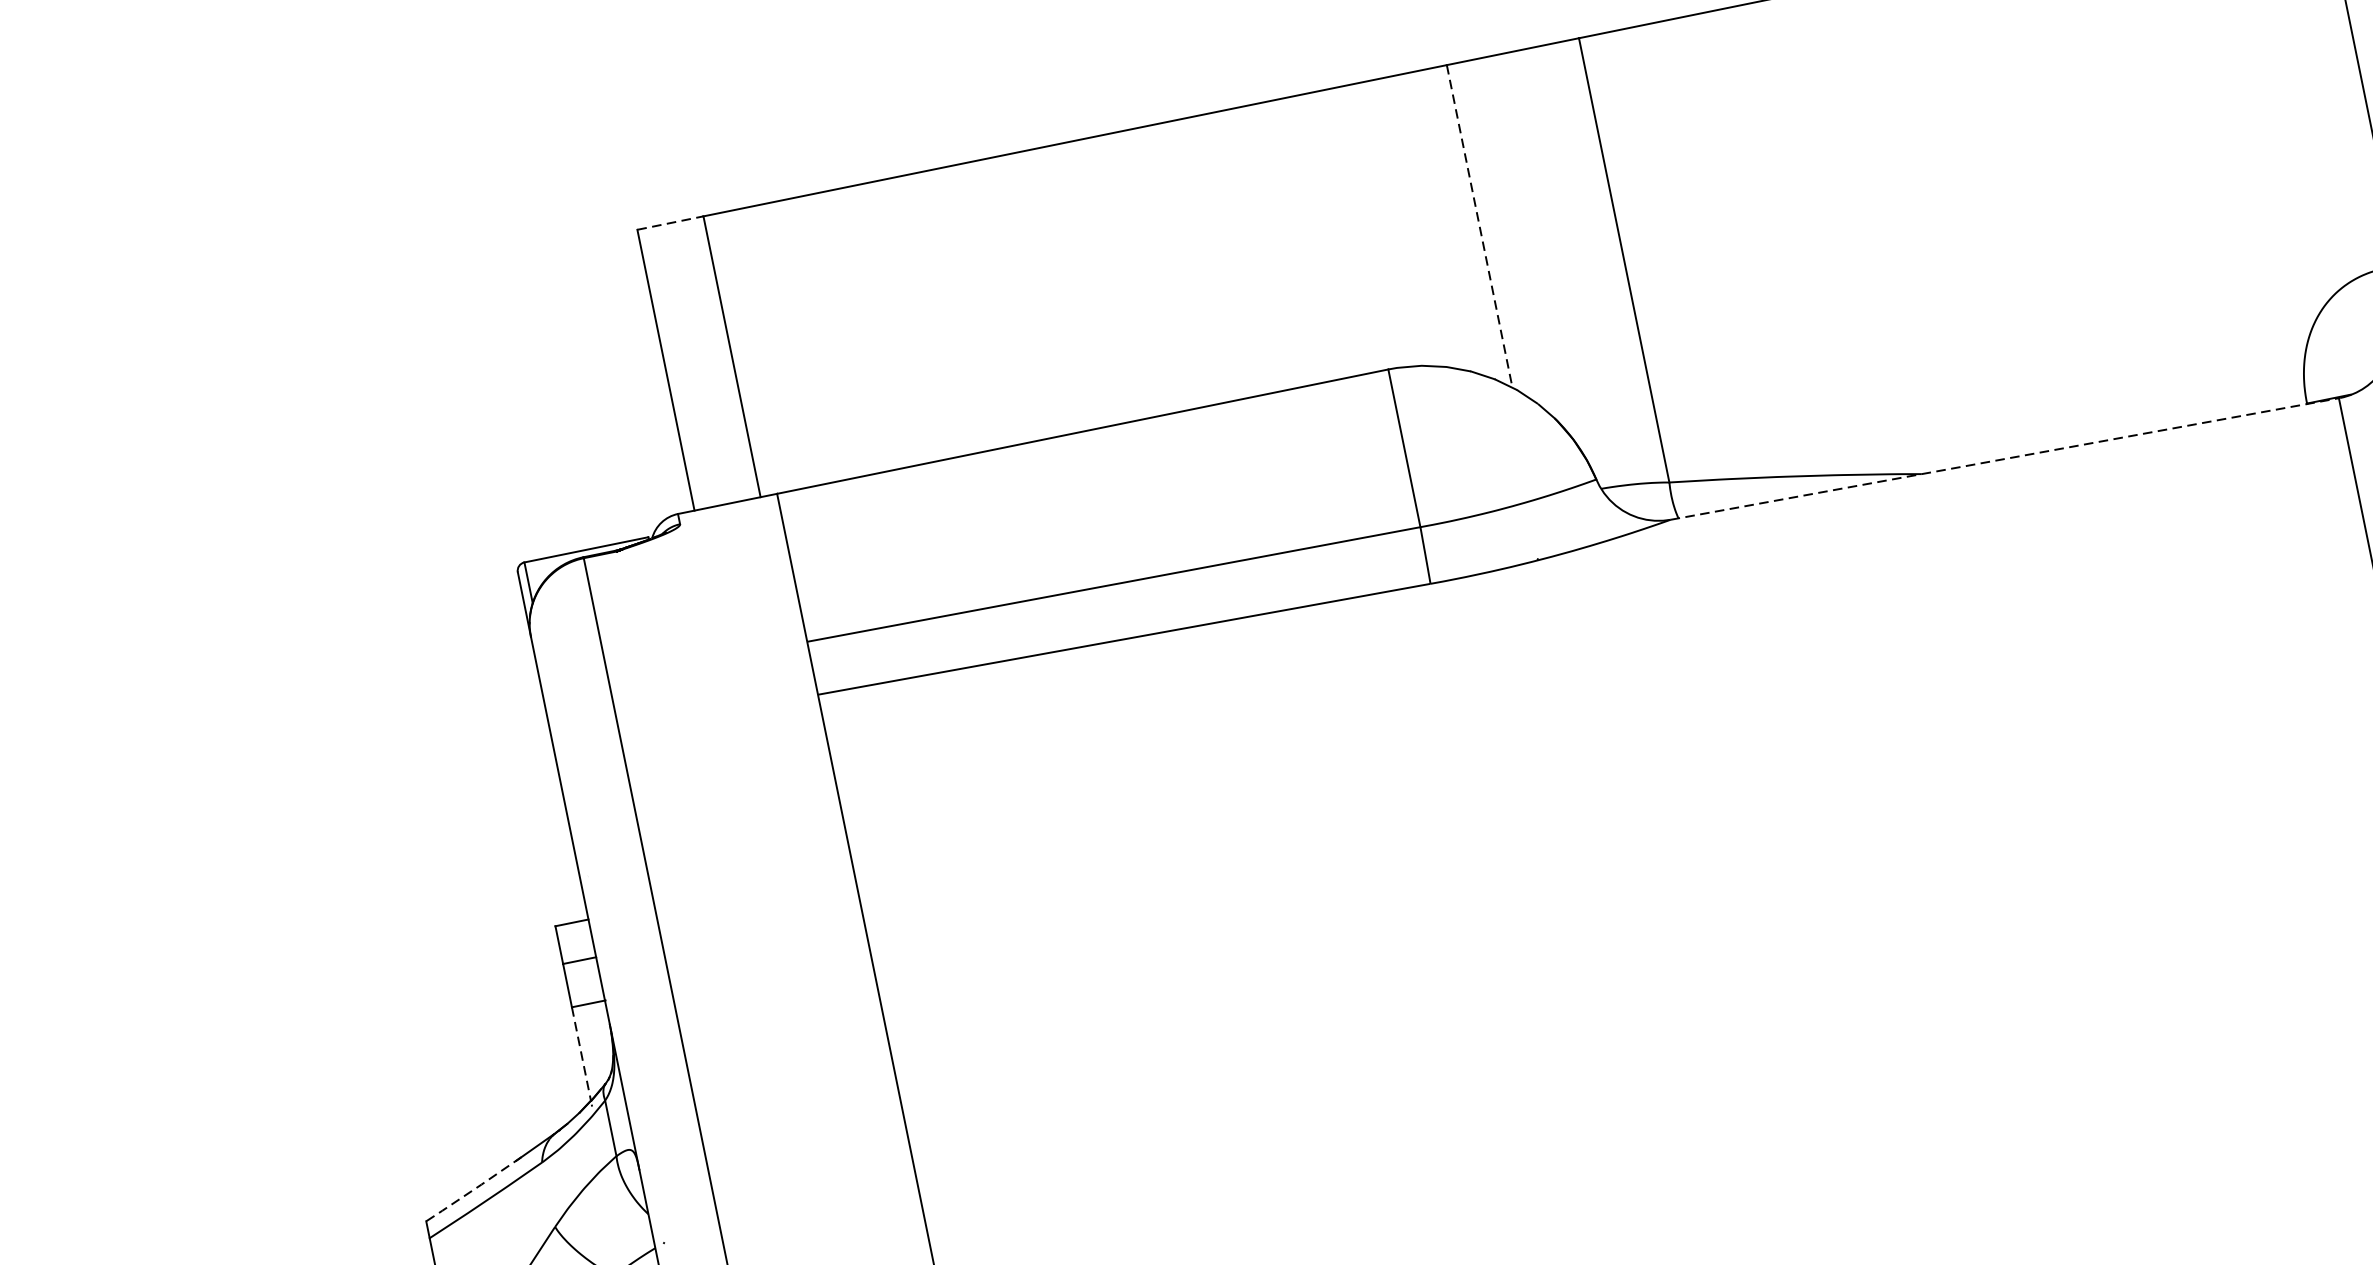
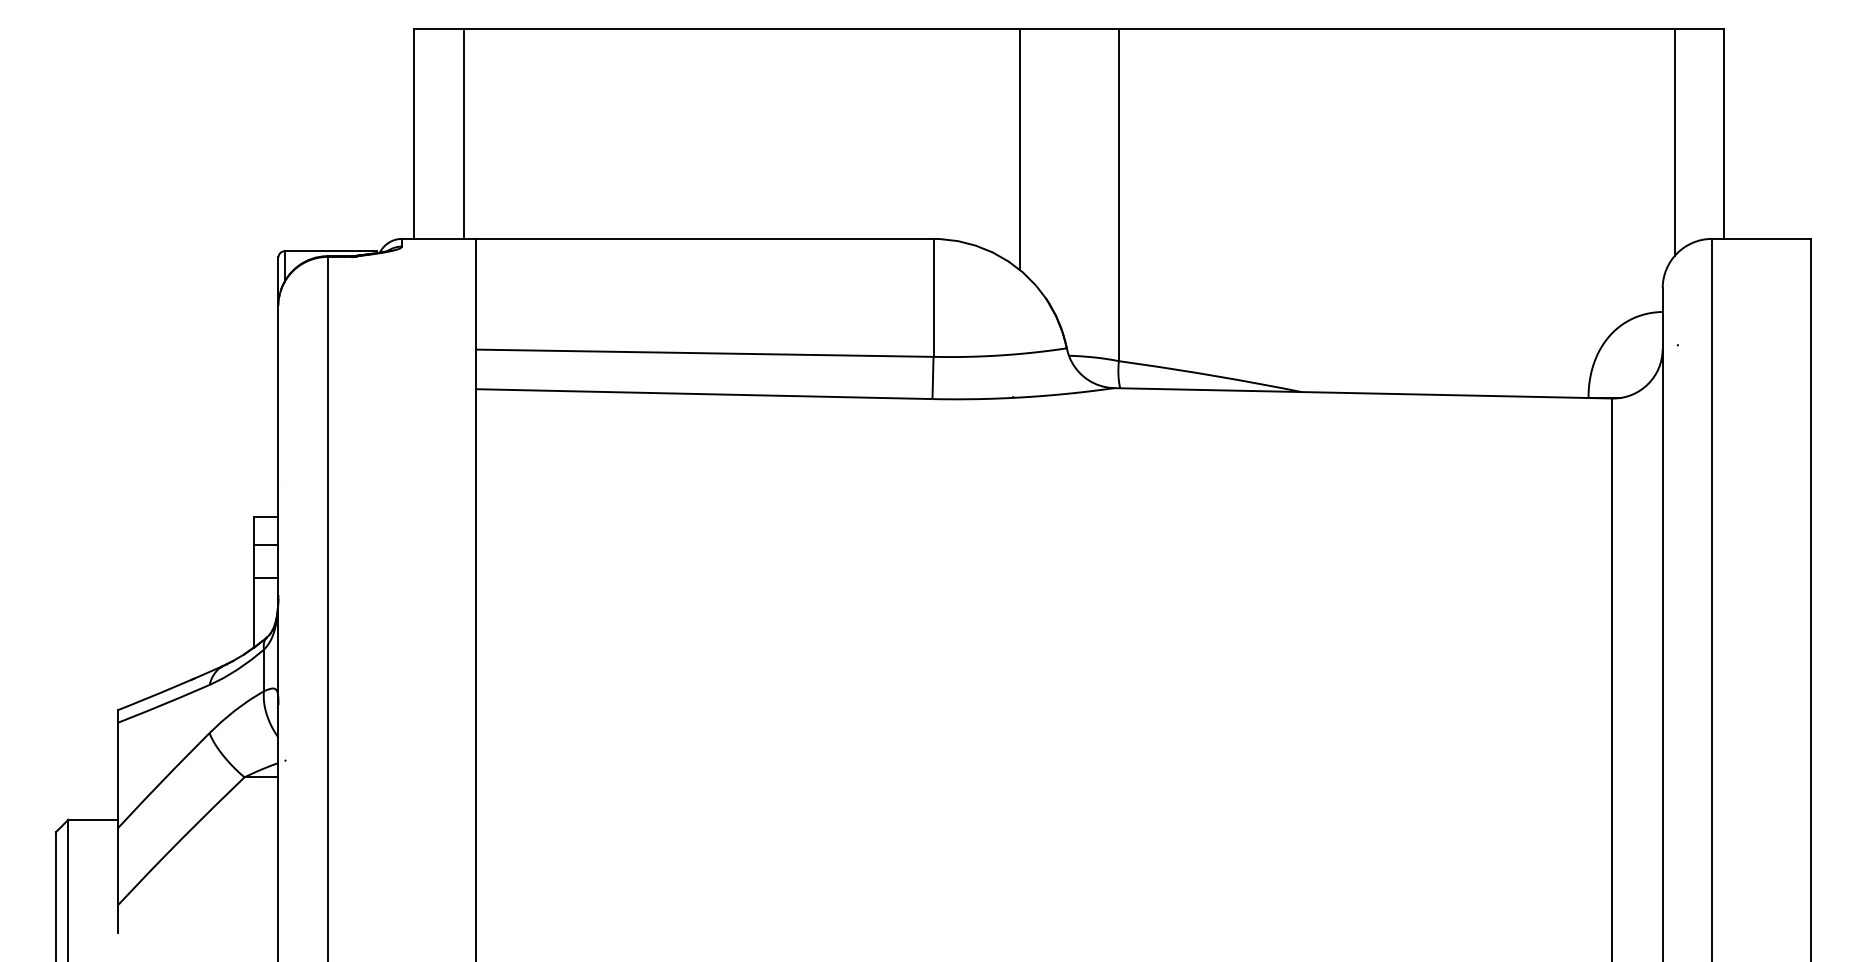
line: (670, 222) -> (439, 28), dashed -> solid
line: (1480, 226) -> (1020, 149), dashed -> solid
line: (2005, 459) -> (1363, 393), dashed -> solid
line: (581, 1053) -> (253, 612), dashed -> solid
line: (473, 1189) -> (156, 694), dashed -> solid

